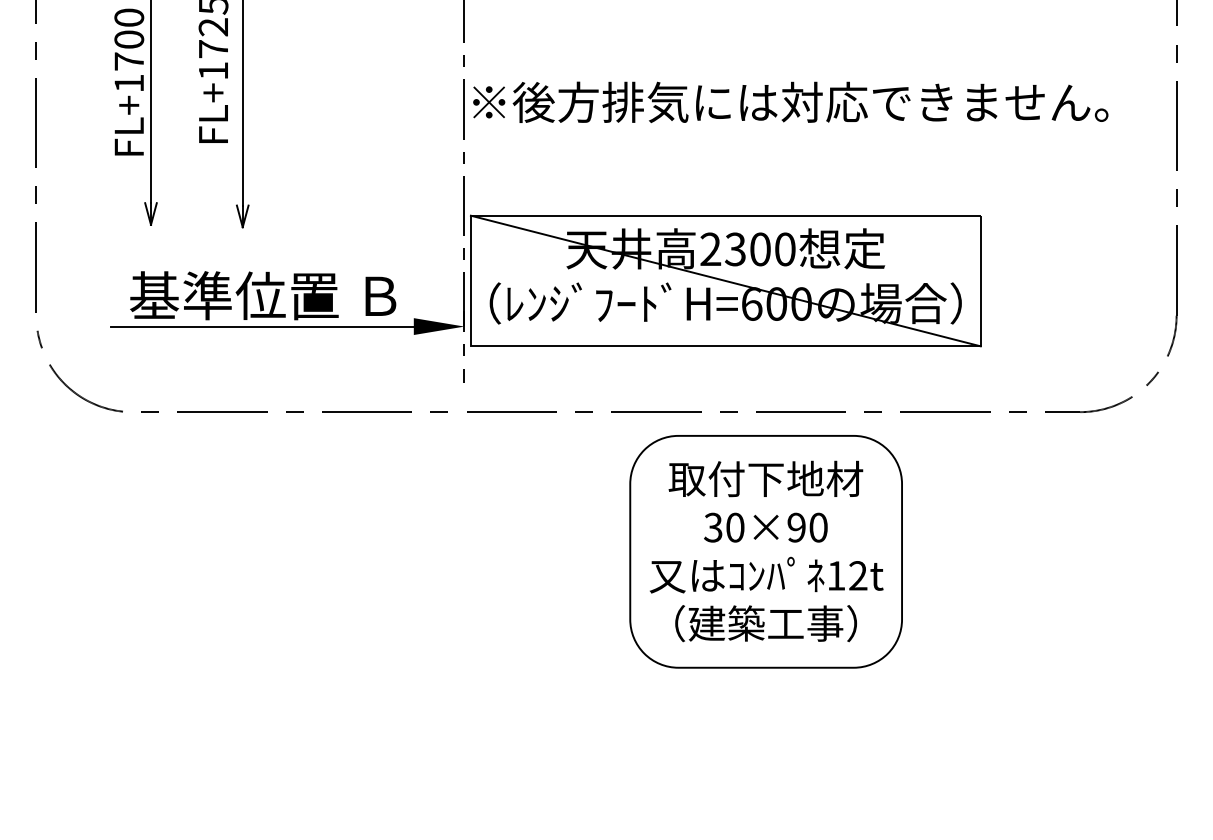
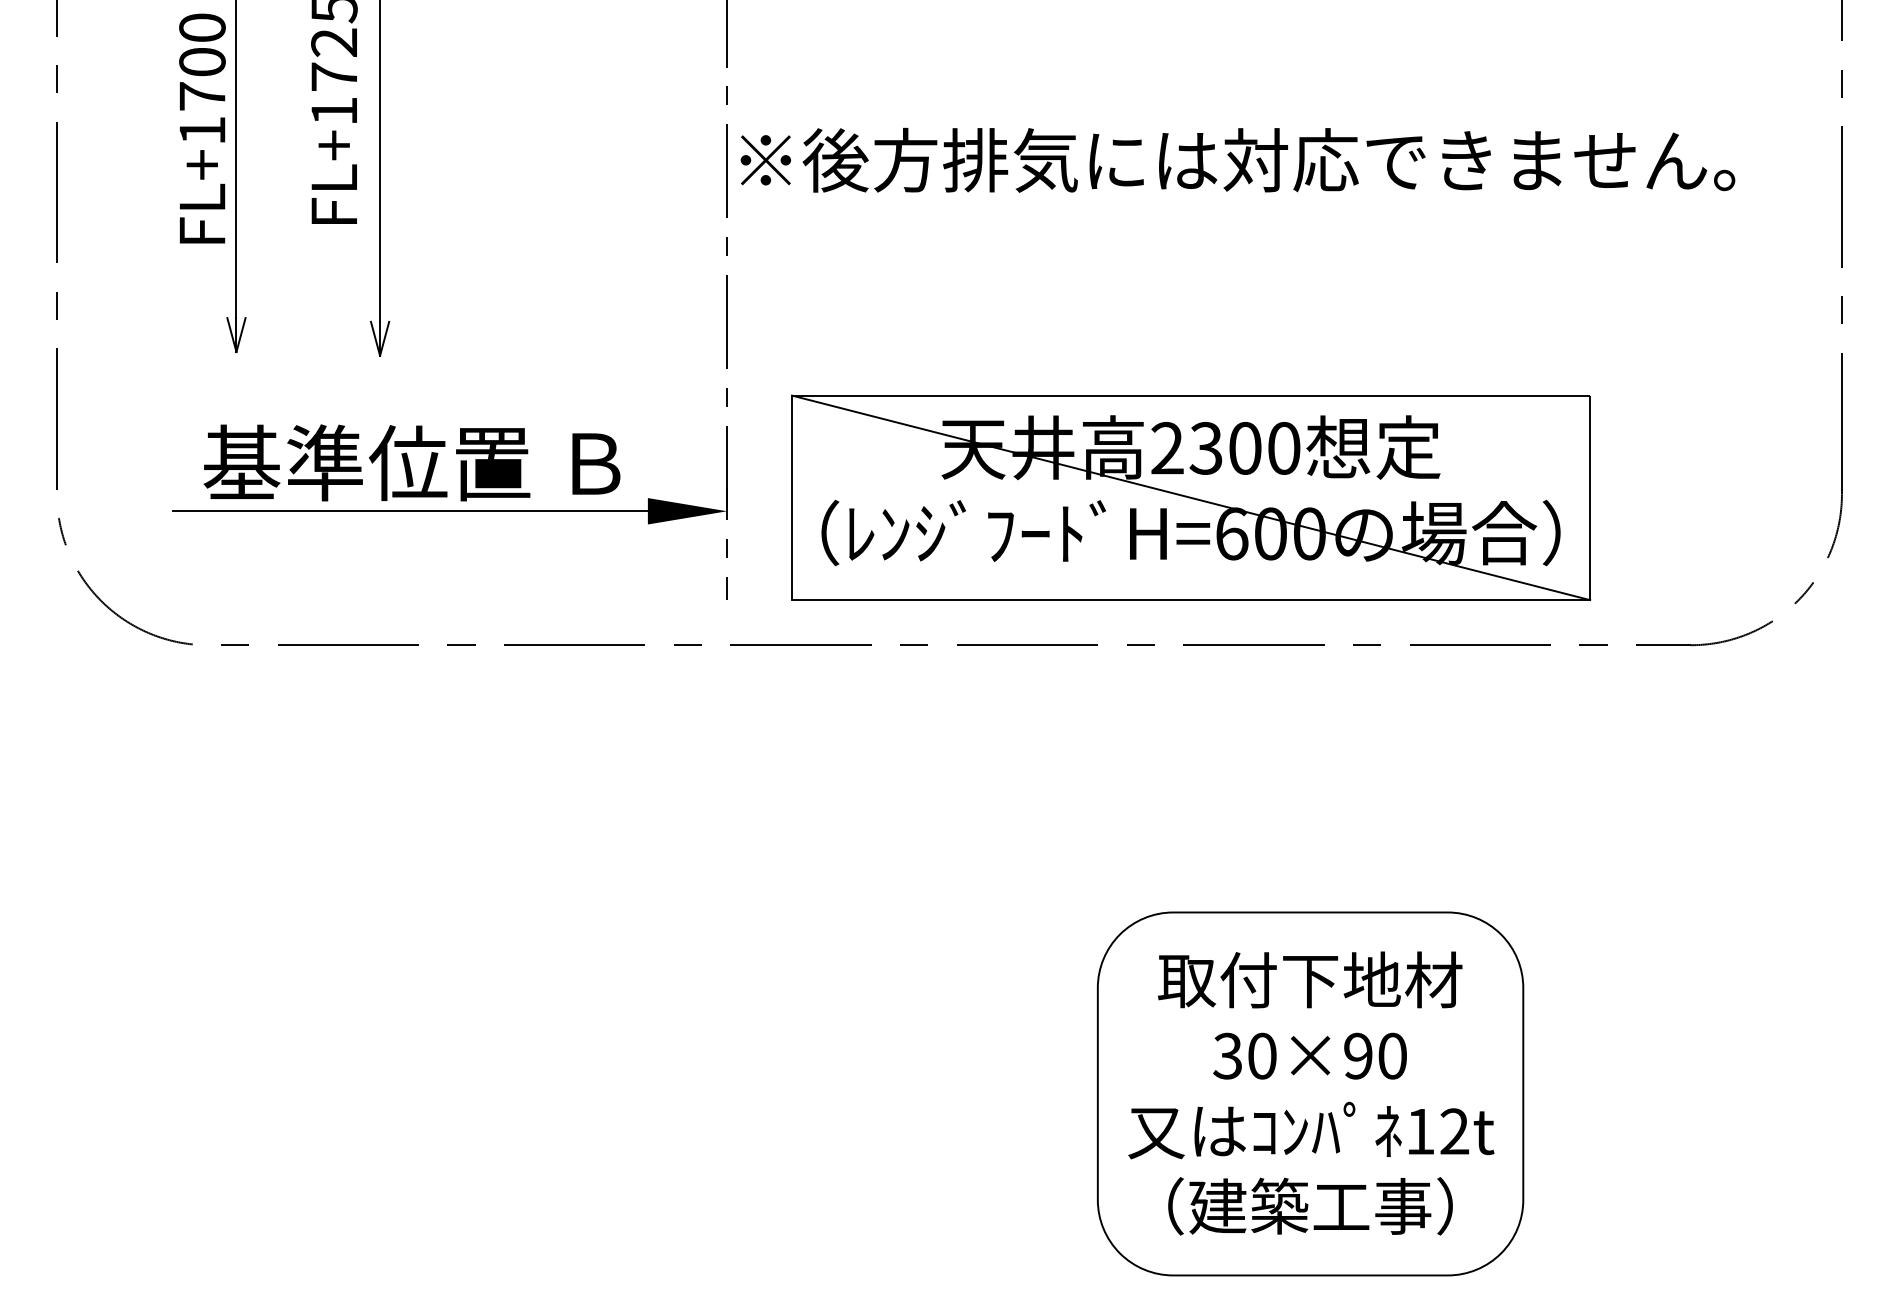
part: (725, 280) -> (1190, 497), moved
part: (765, 551) -> (1309, 1093), moved

